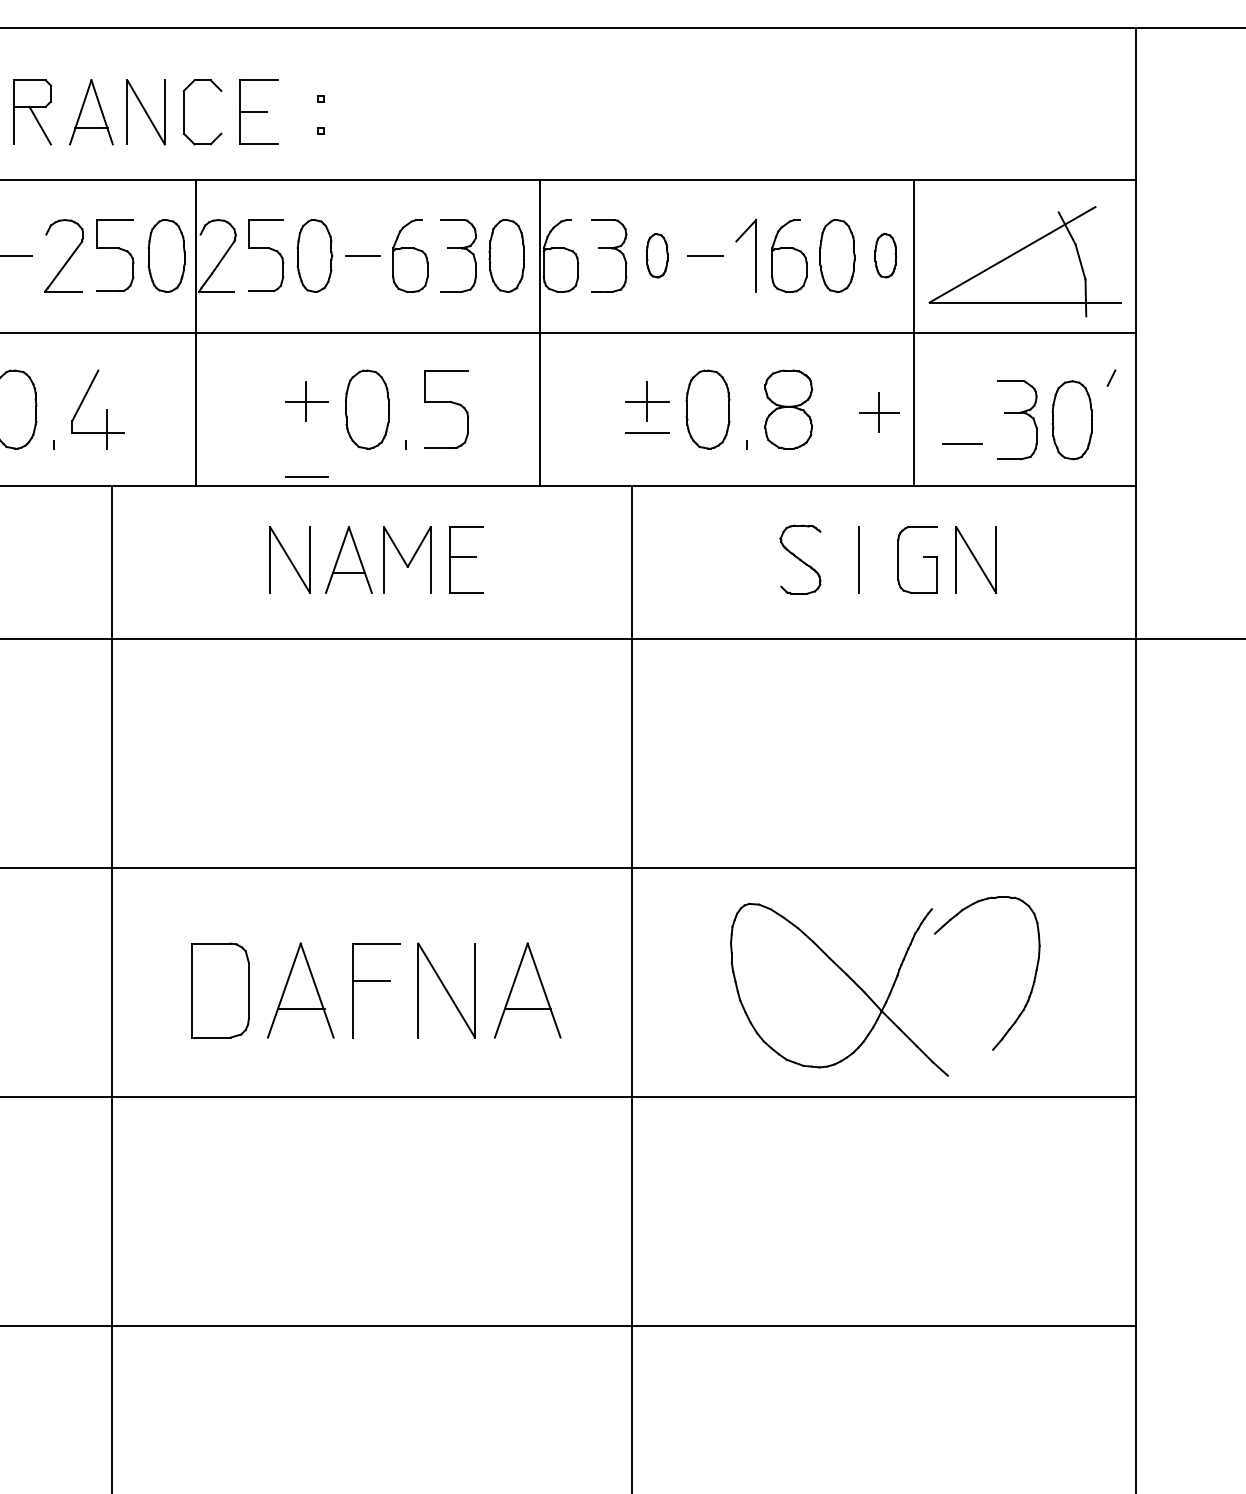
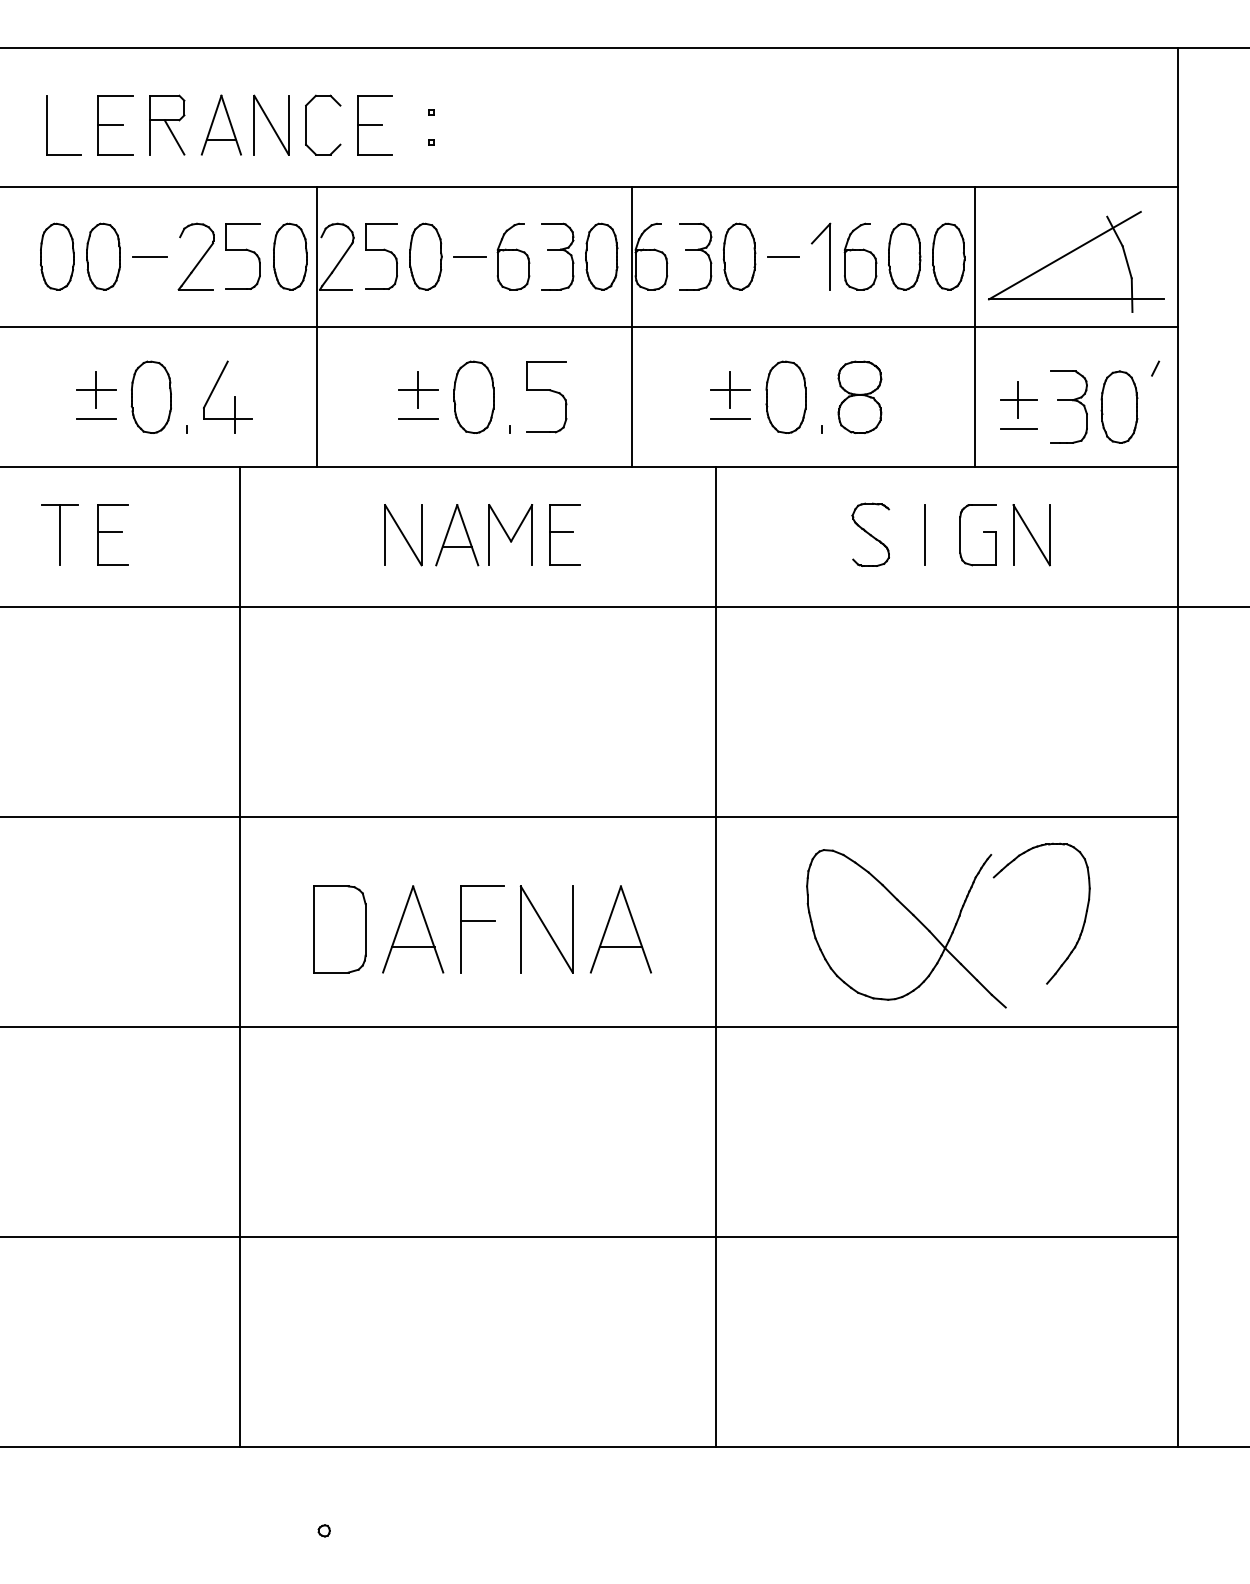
part: (657, 255) -> (739, 256), size x1.67
part: (885, 255) -> (948, 256), size x1.67
part: (878, 411) -> (1018, 399), moved
line: (306, 476) -> (418, 418), moved

